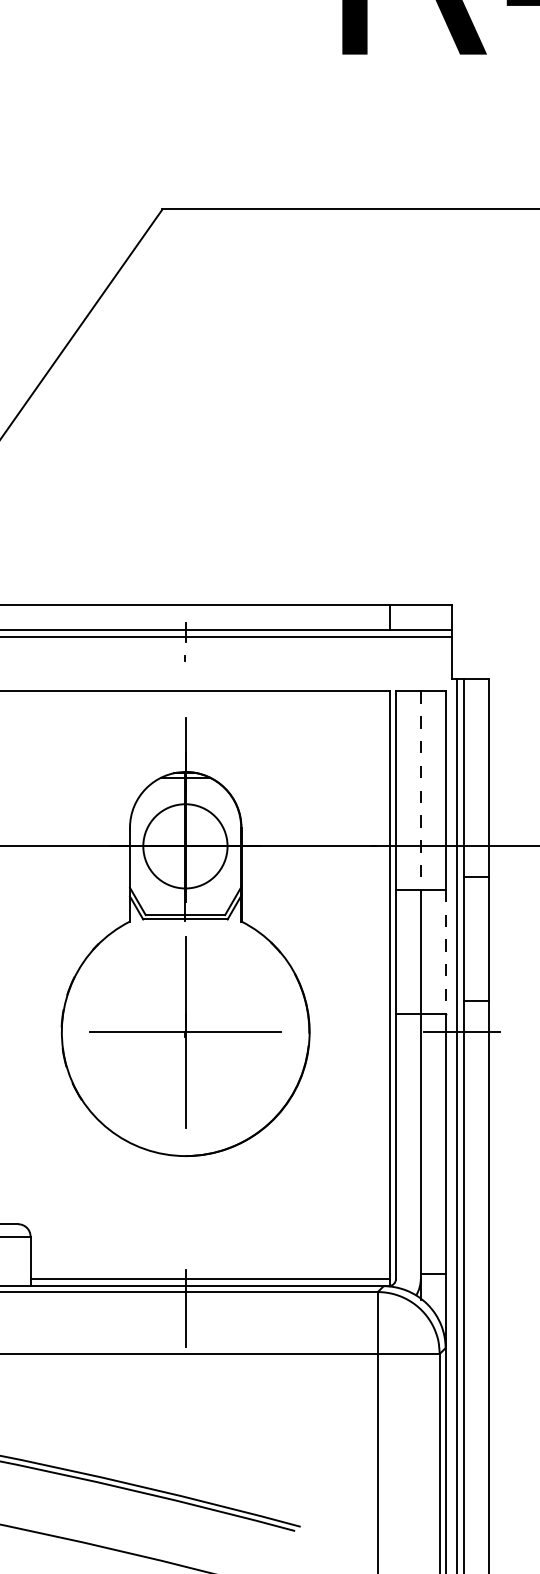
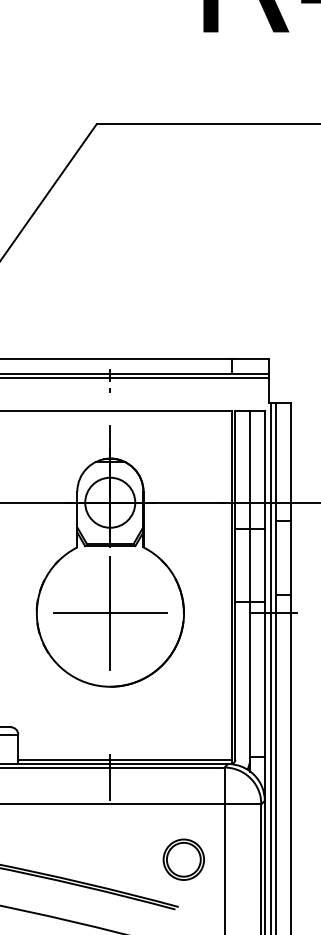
line: (421, 790) -> (250, 469), dashed -> solid
line: (445, 951) -> (264, 565), dashed -> solid
part: (308, 1446) -> (183, 859), added

